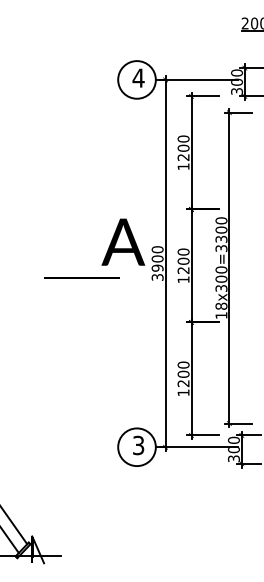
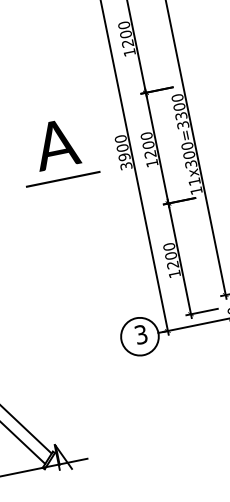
text: (123, 241) -> (56, 143), moved
line: (81, 277) -> (62, 179), moved
text: (221, 305) -> (194, 180), 18x300=3300 -> 11x300=3300

